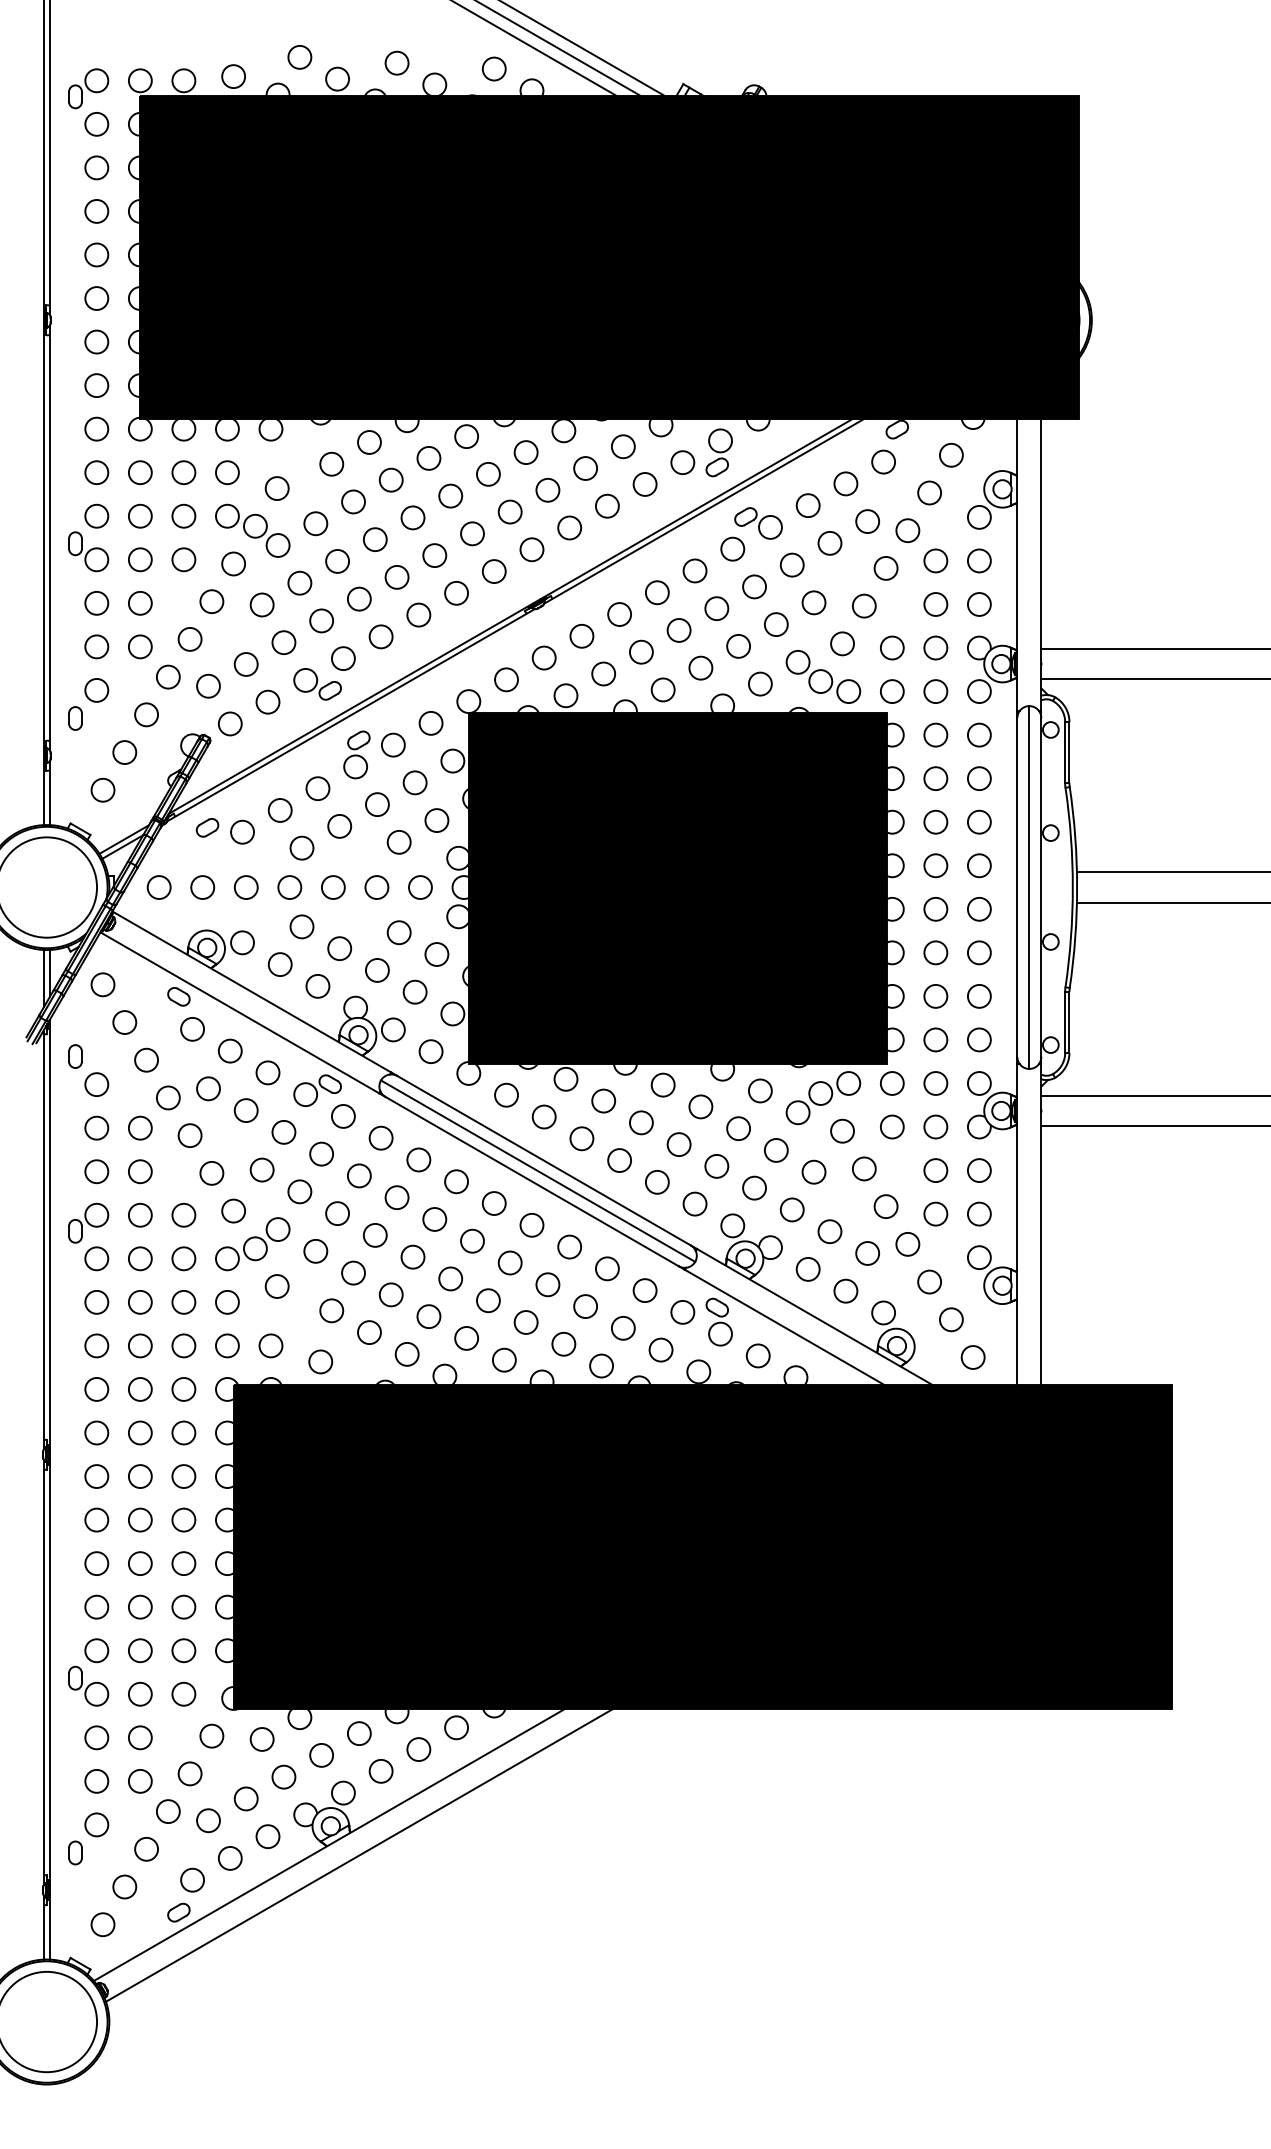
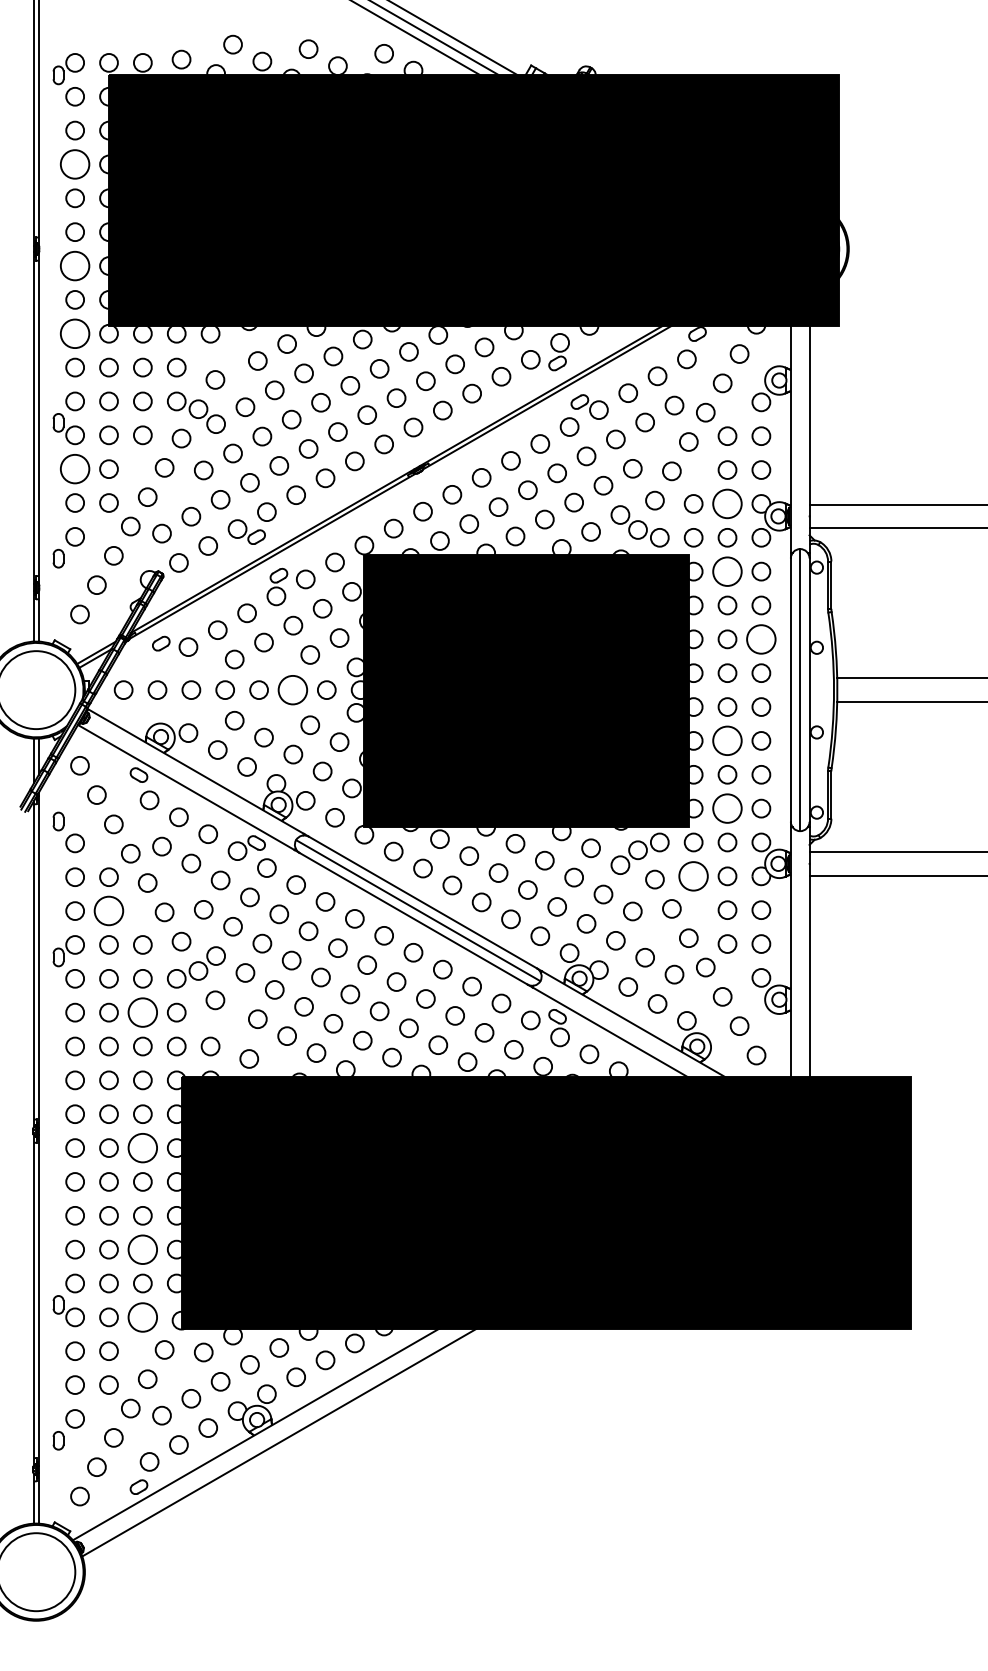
circle: (96, 211) -> (74, 164), size x1.6
circle: (96, 341) -> (74, 265), size x1.6
circle: (96, 428) -> (74, 333), size x1.6
circle: (96, 603) -> (74, 469), size x1.6
circle: (935, 647) -> (727, 503), size x1.6
circle: (935, 734) -> (727, 571), size x1.6
circle: (979, 821) -> (761, 638), size x1.6
circle: (376, 887) -> (292, 690), size x1.6
circle: (935, 952) -> (727, 740), size x1.6
circle: (935, 1039) -> (727, 808), size x1.6
circle: (892, 1126) -> (693, 875), size x1.6
circle: (140, 1171) -> (109, 910), size x1.6
circle: (183, 1302) -> (142, 1012), size x1.6
circle: (183, 1476) -> (142, 1148), size x1.6
circle: (183, 1606) -> (142, 1249), size x1.6
circle: (183, 1693) -> (142, 1316), size x1.6

